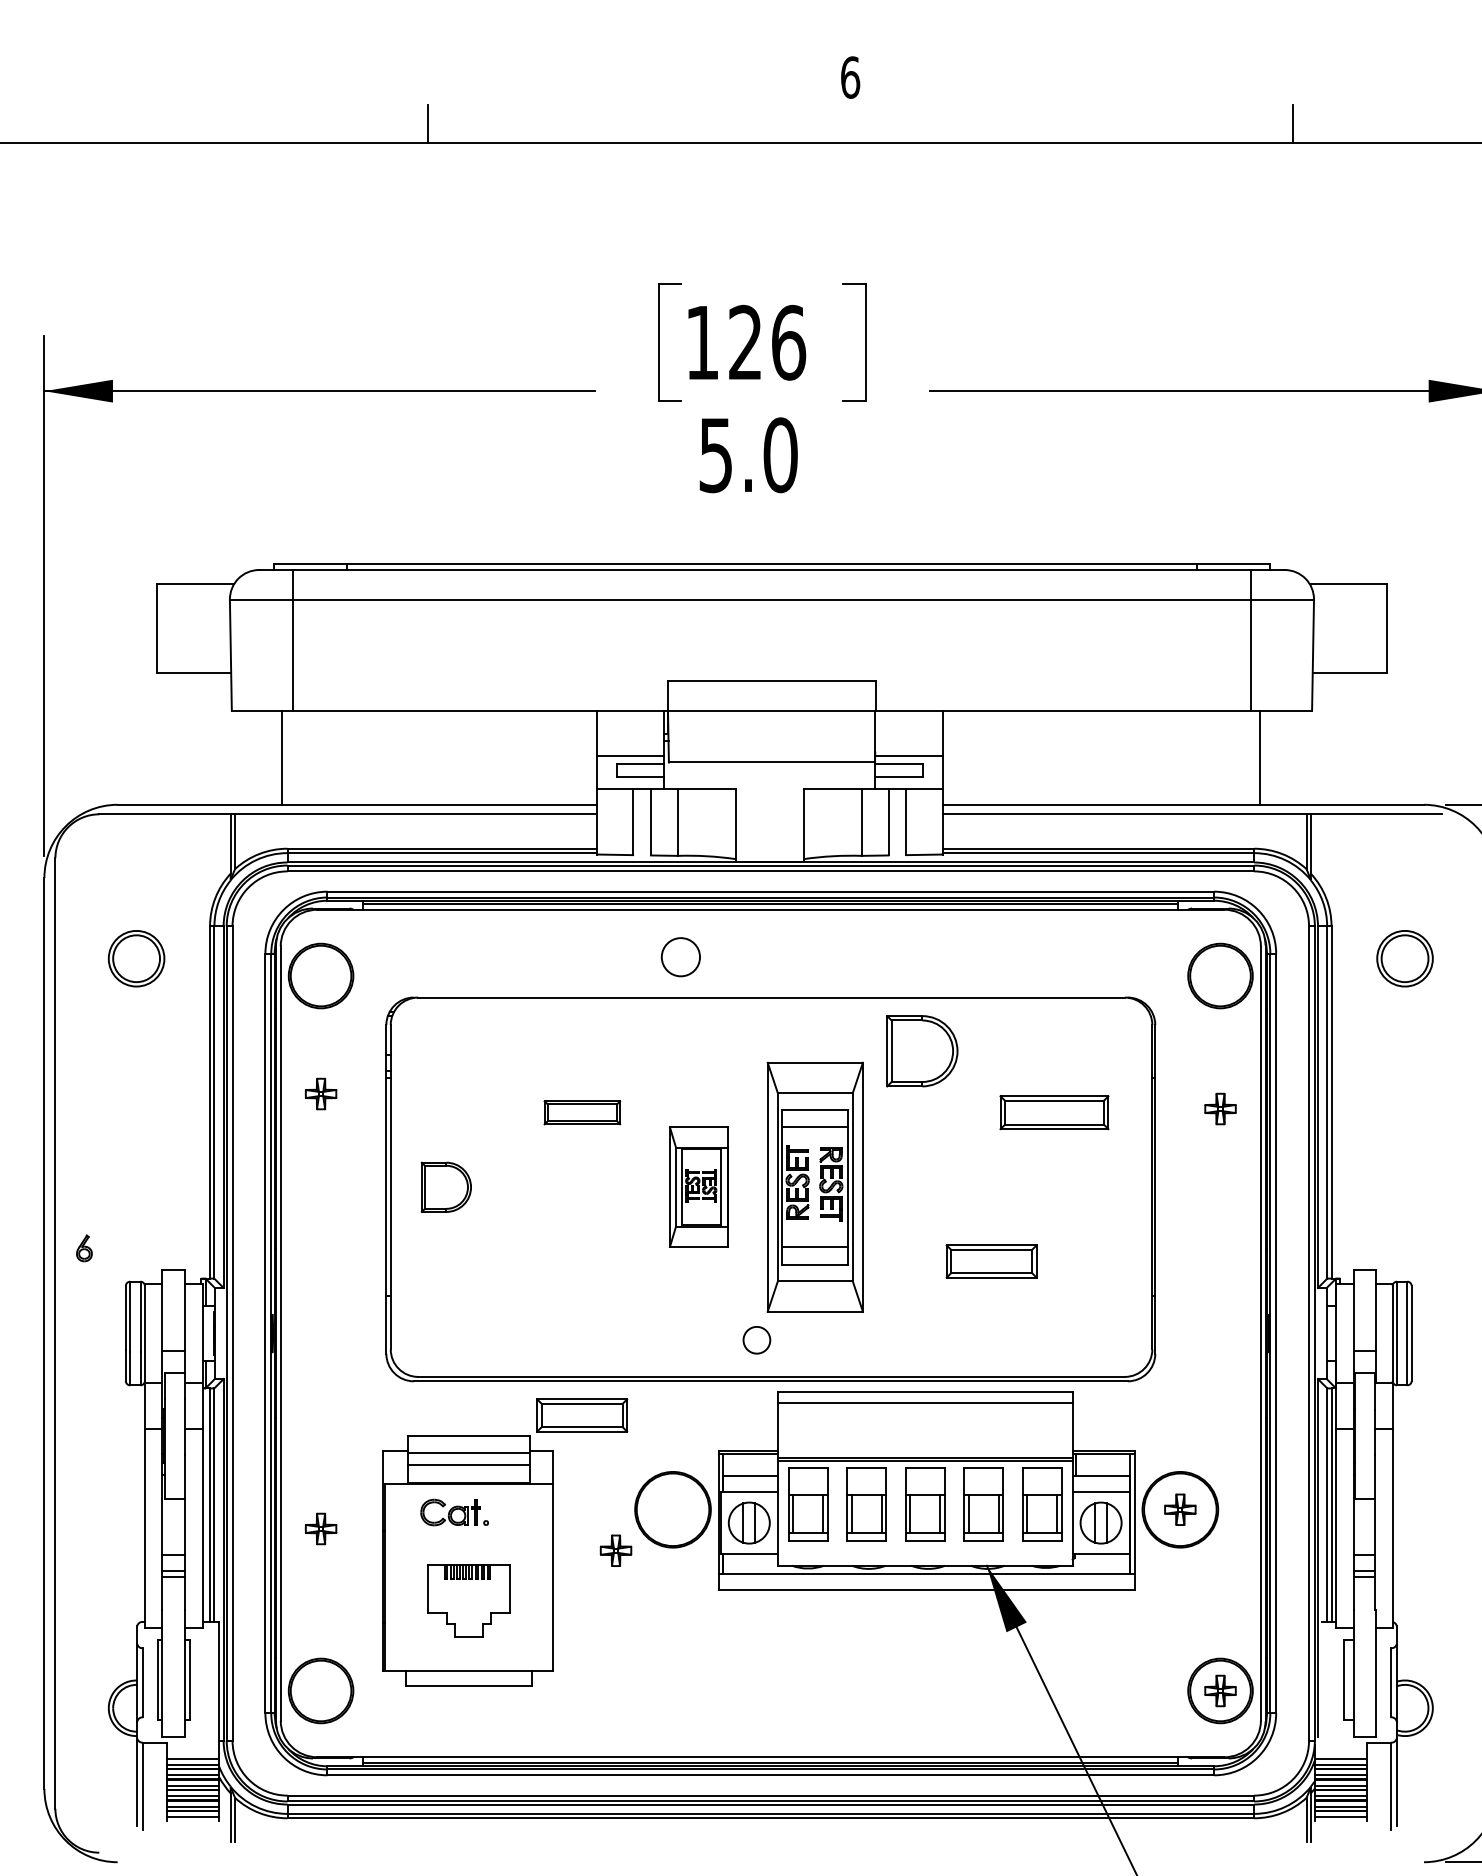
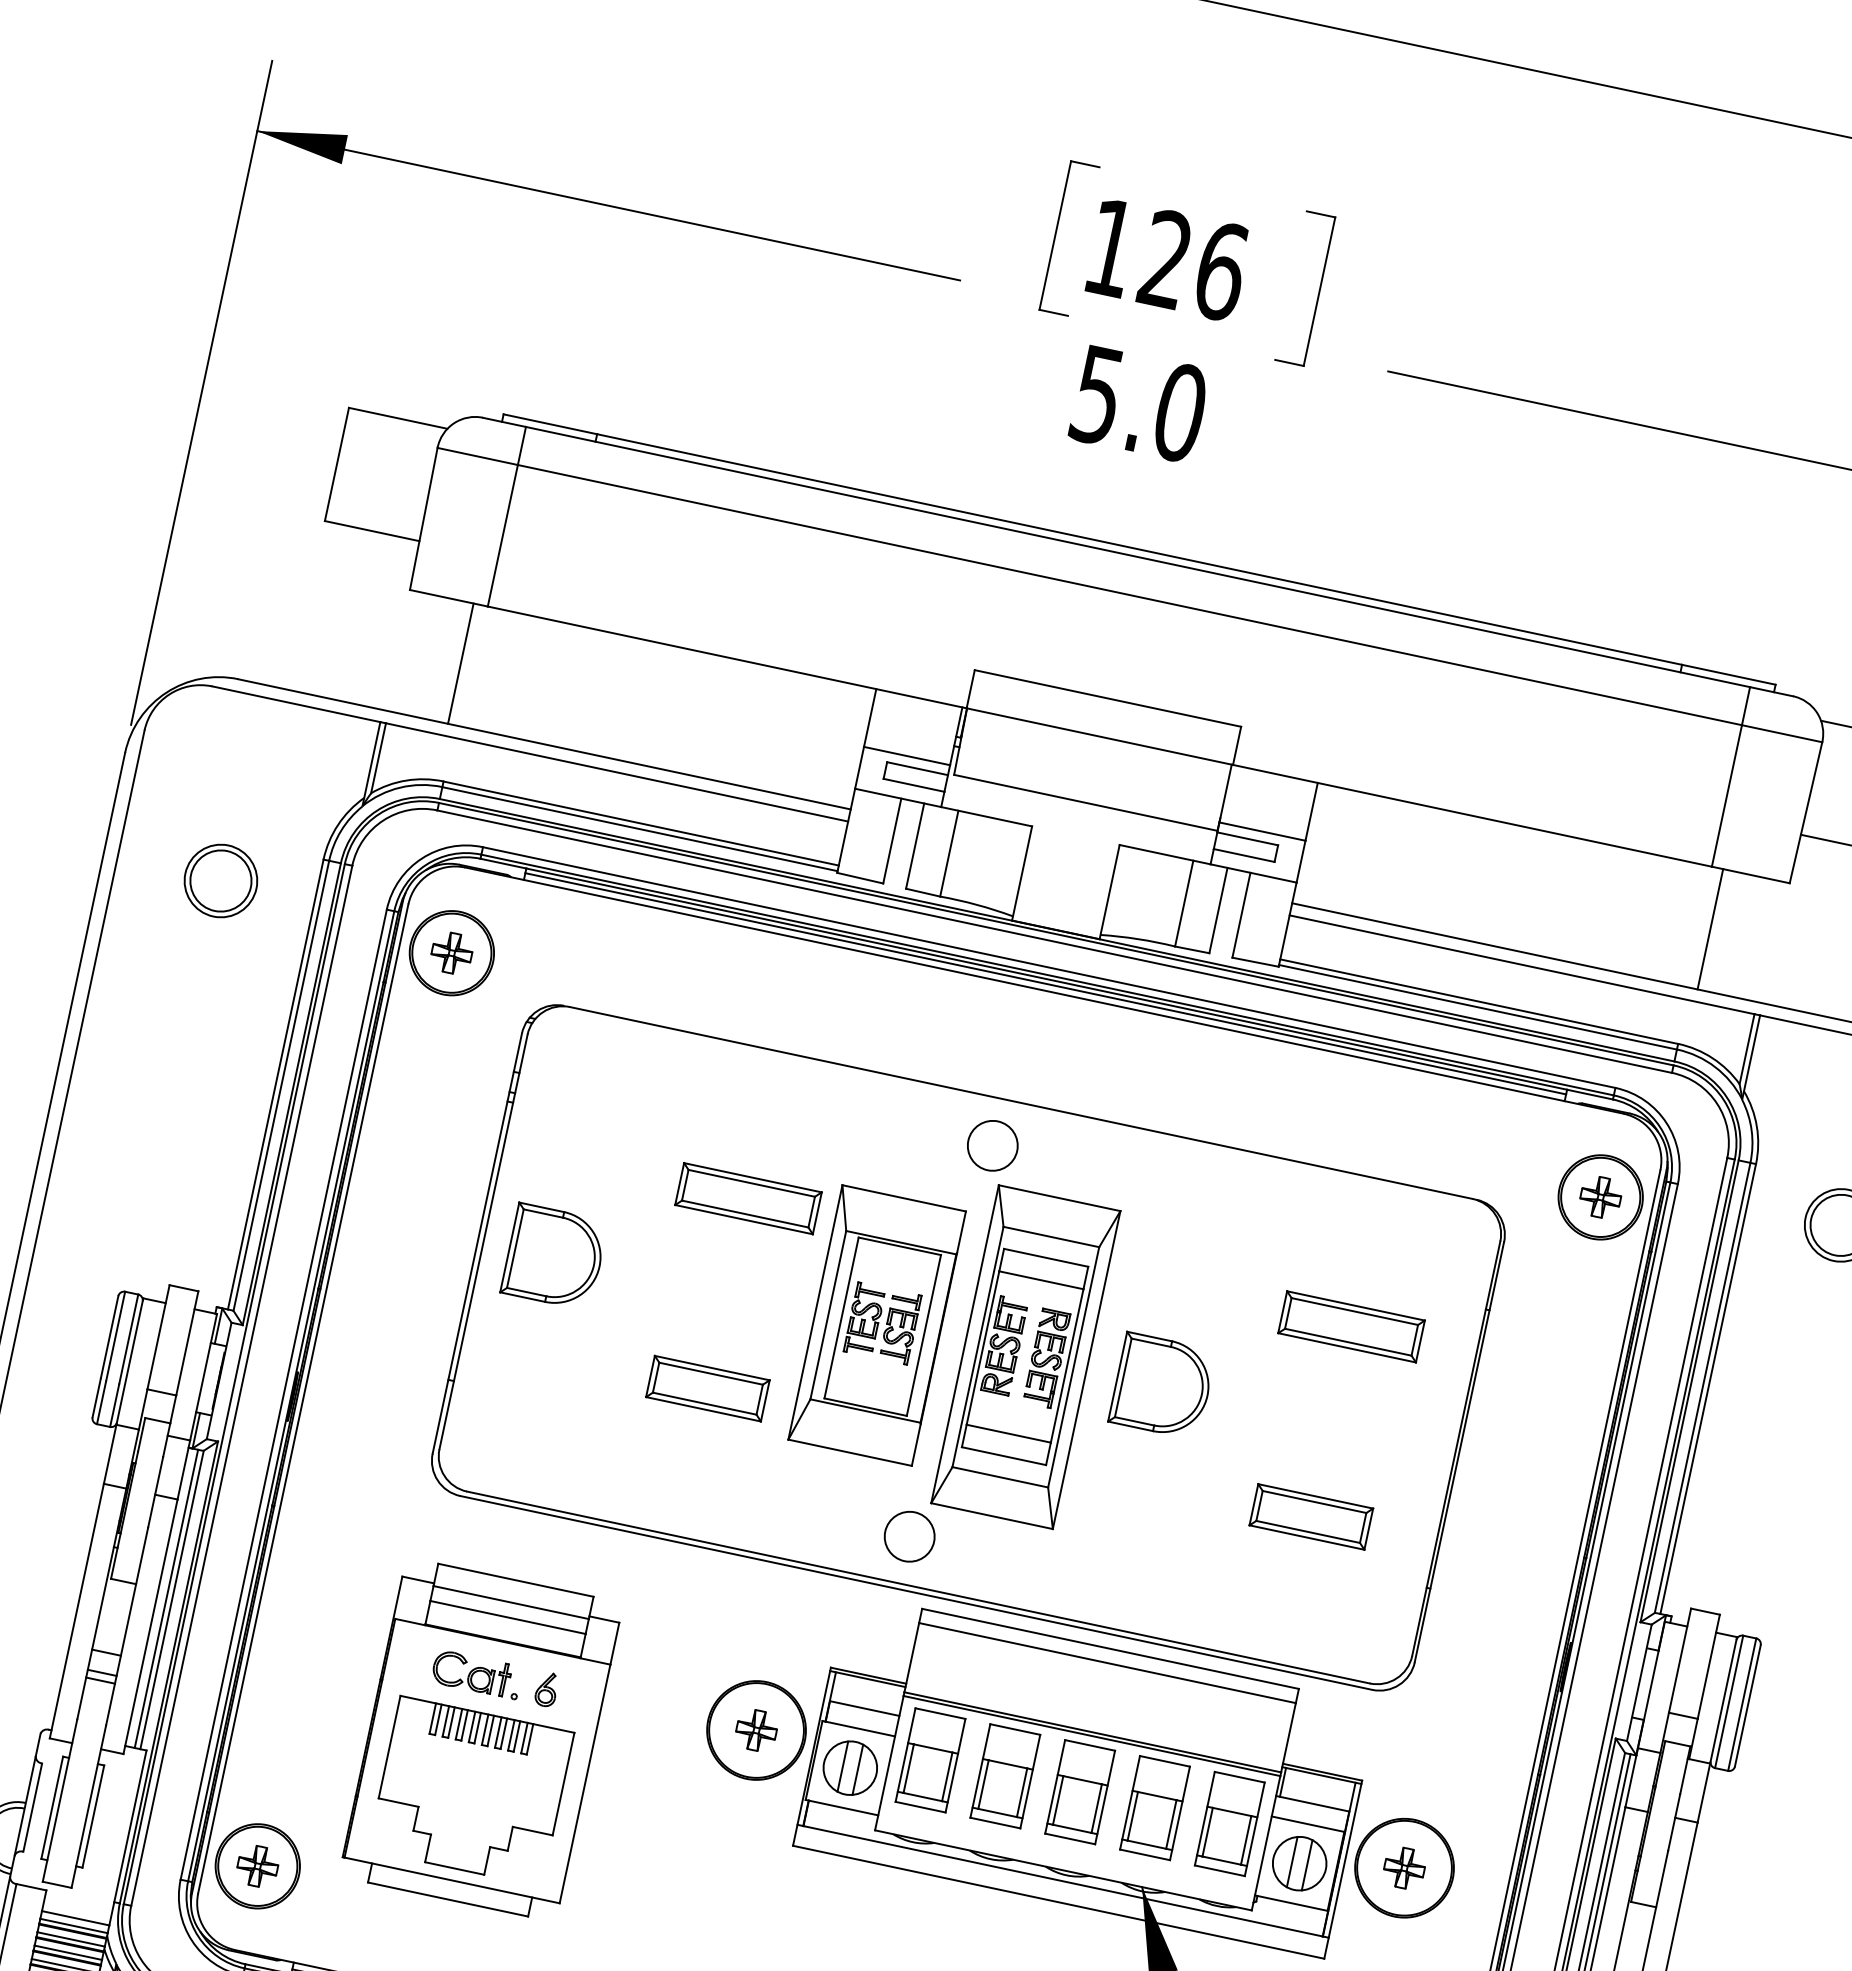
circle: (680, 957) -> (992, 1146), moved
part: (922, 1051) -> (1162, 1386), moved
part: (320, 1093) -> (451, 952), moved
part: (1220, 1108) -> (1600, 1196), moved
part: (582, 1112) -> (748, 1198), size x1.43
part: (698, 1186) -> (876, 1324), size x1.67
part: (446, 1187) -> (554, 1257), size x1.43
part: (84, 1248) -> (546, 1689), moved
part: (991, 1261) -> (1311, 1516), moved
circle: (756, 1340) -> (909, 1536), size x1.43
part: (582, 1415) -> (708, 1388), moved
part: (320, 1528) -> (257, 1865), moved
part: (615, 1550) -> (755, 1729), moved
part: (468, 1600) -> (470, 1790), size x1.67

